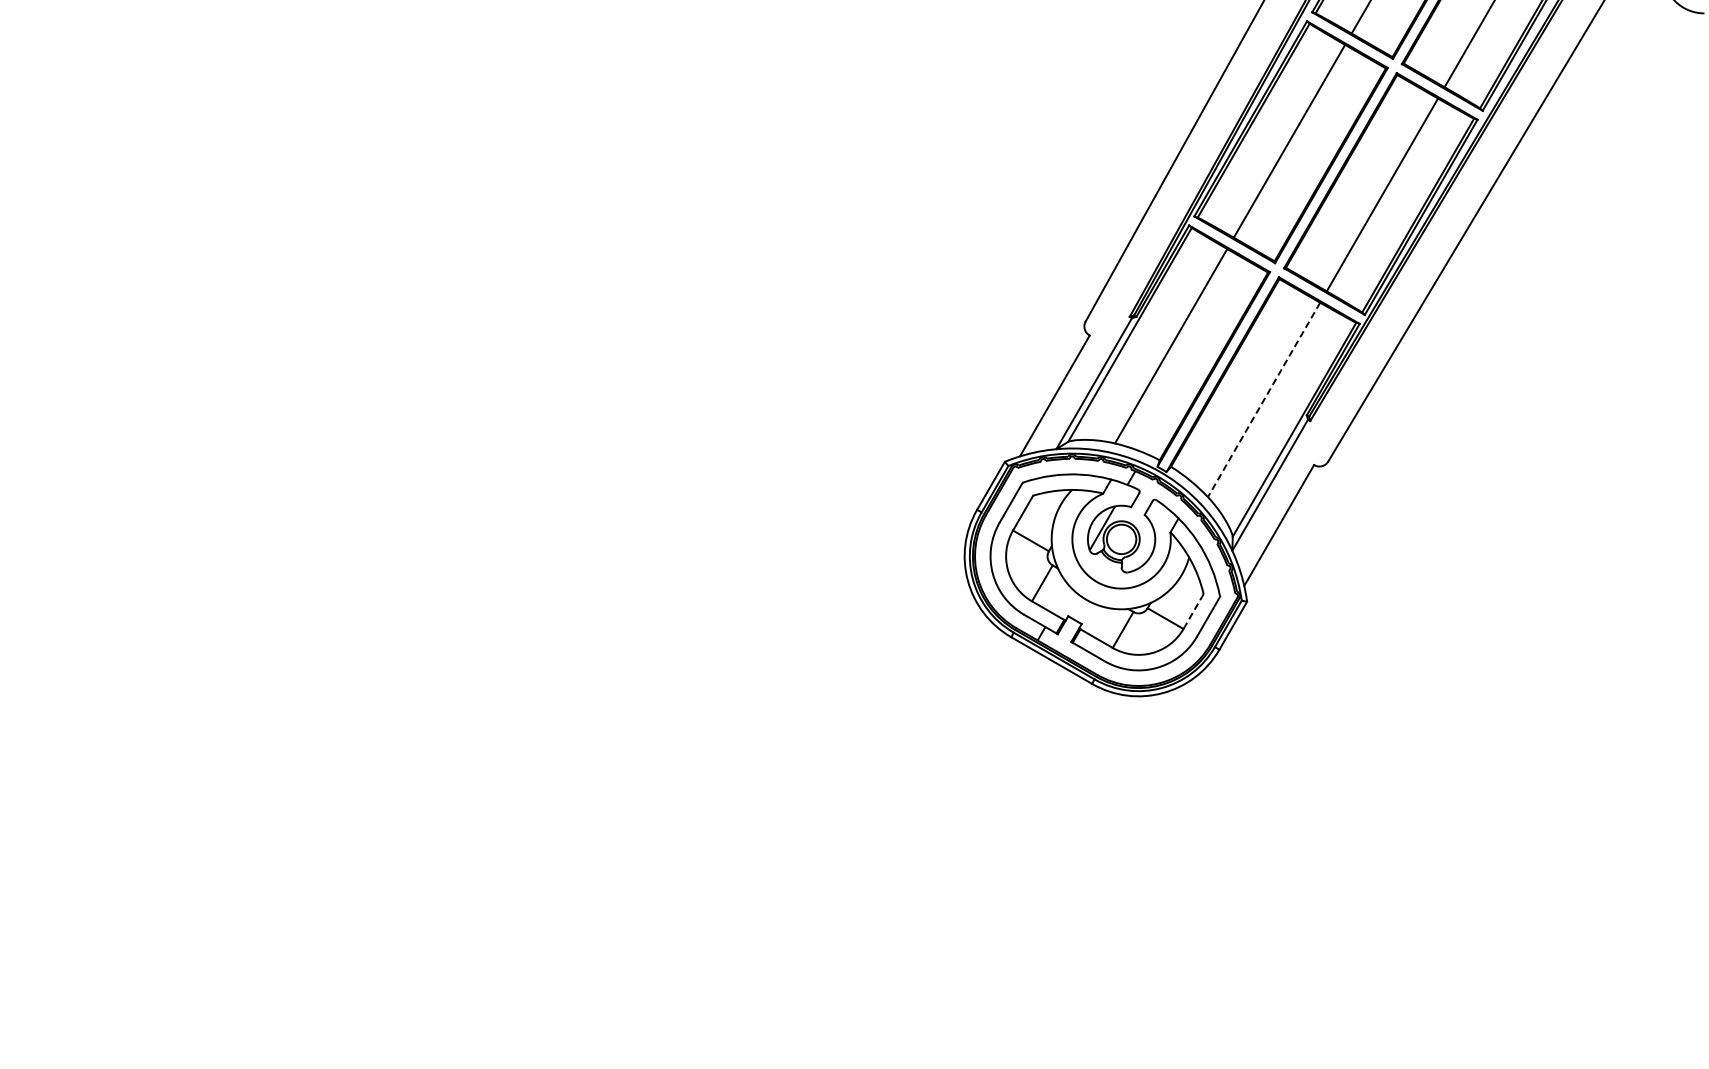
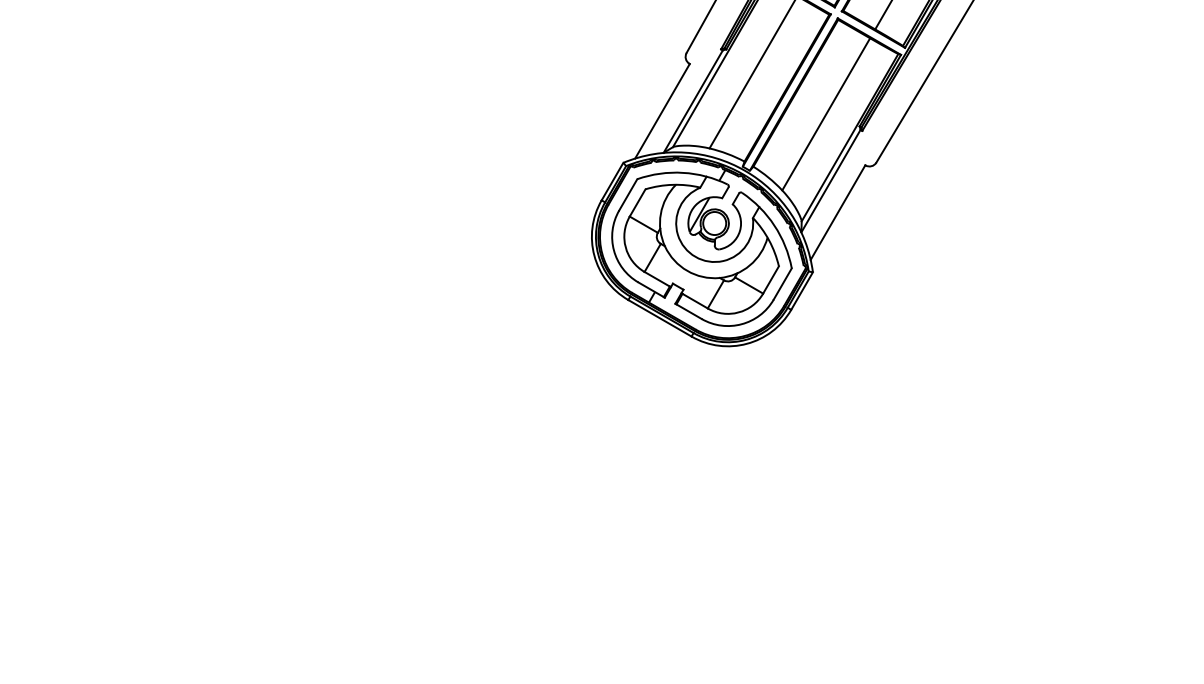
line: (1263, 400) -> (825, 114), dashed -> solid
line: (1193, 612) -> (770, 280), dashed -> solid

